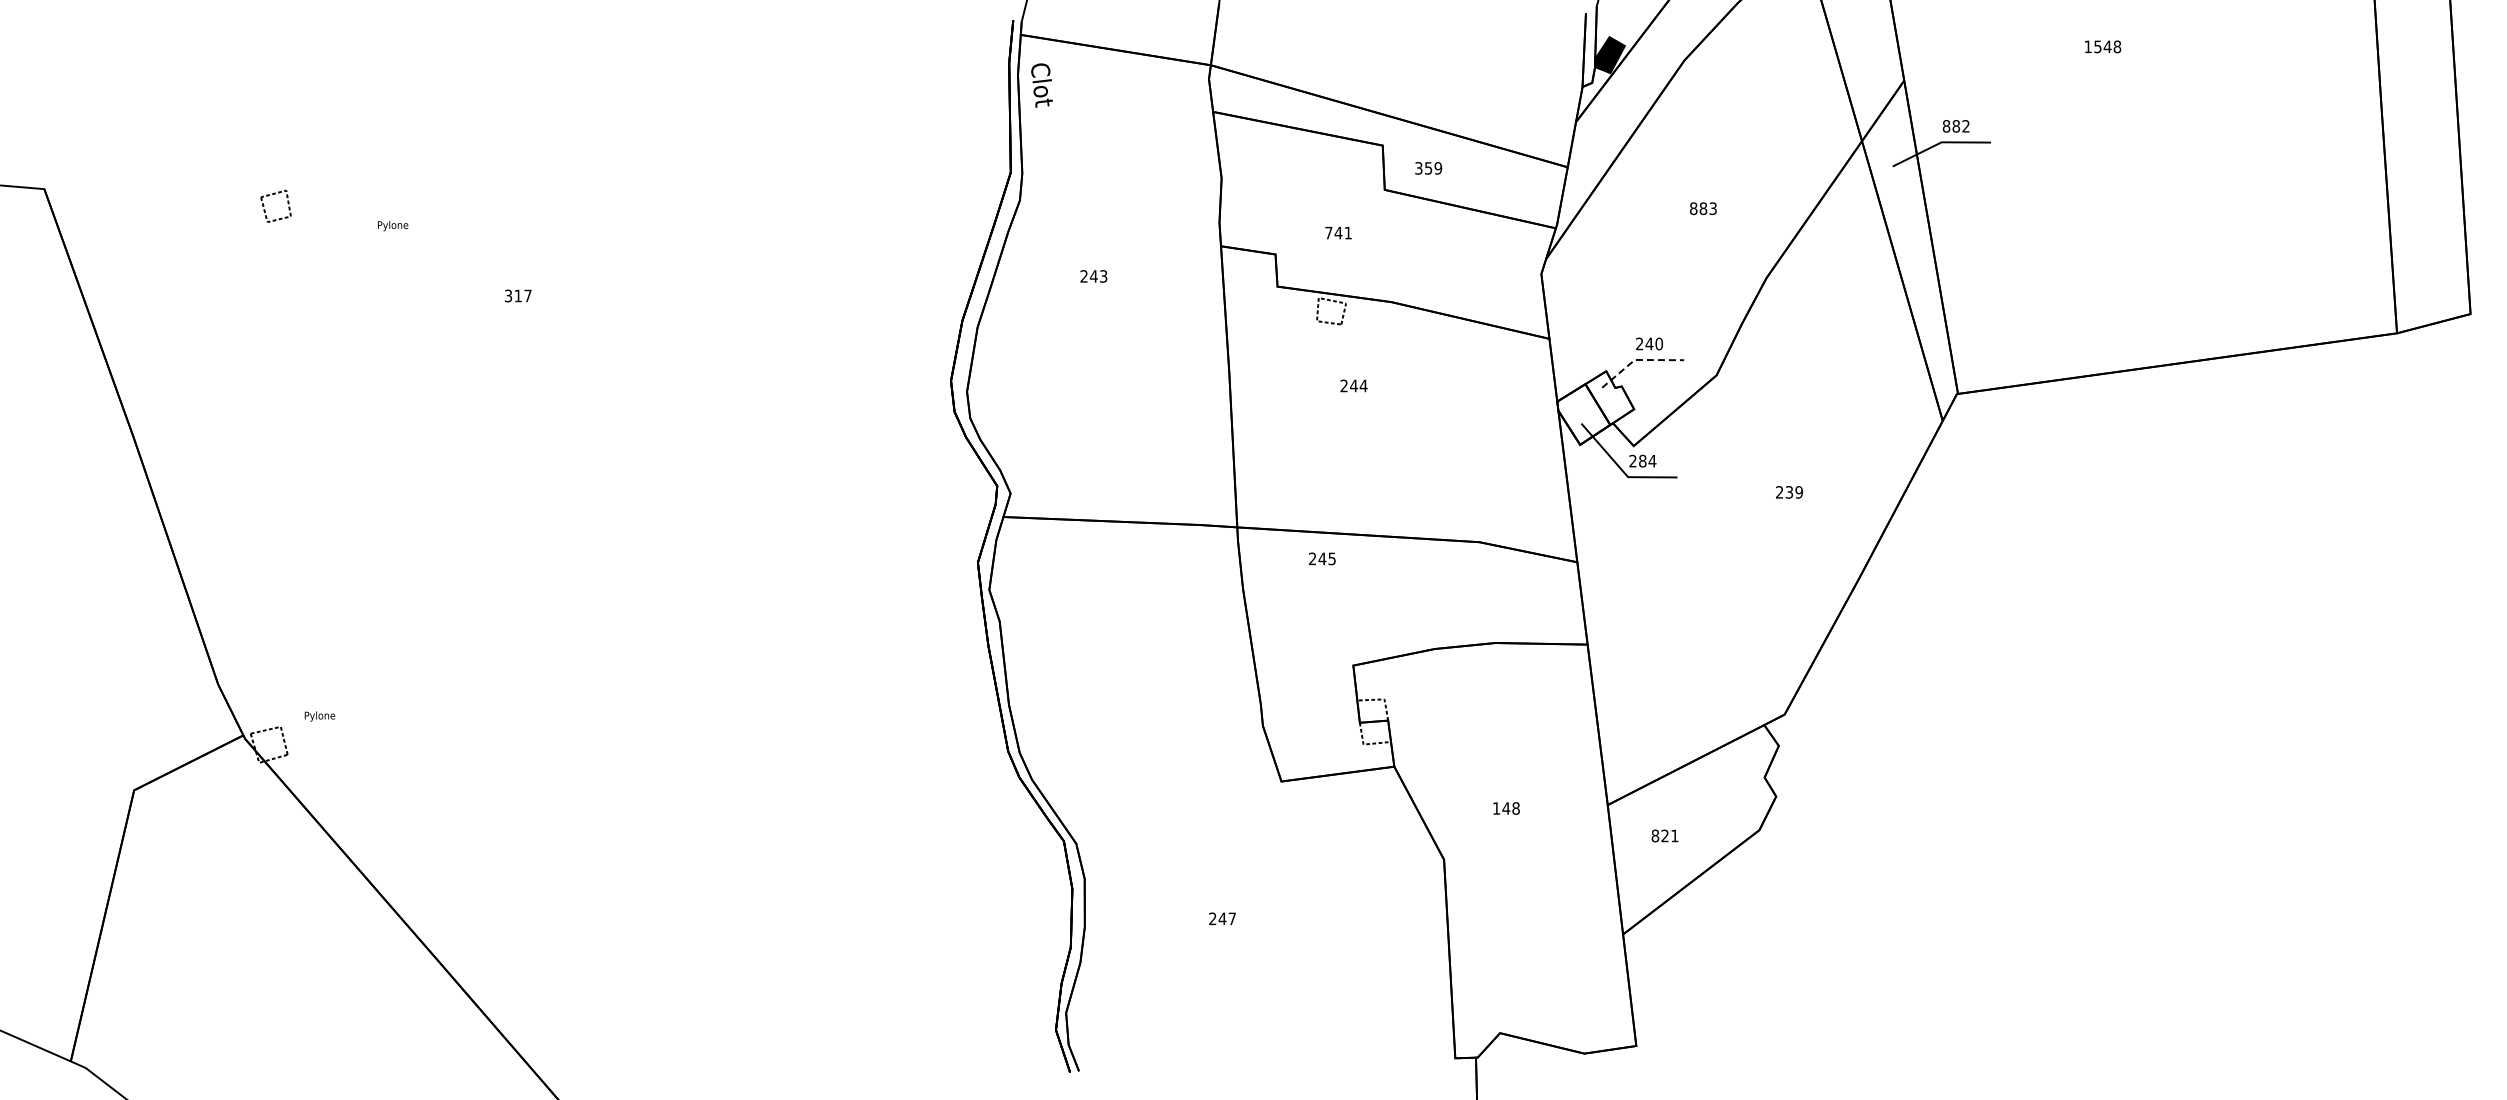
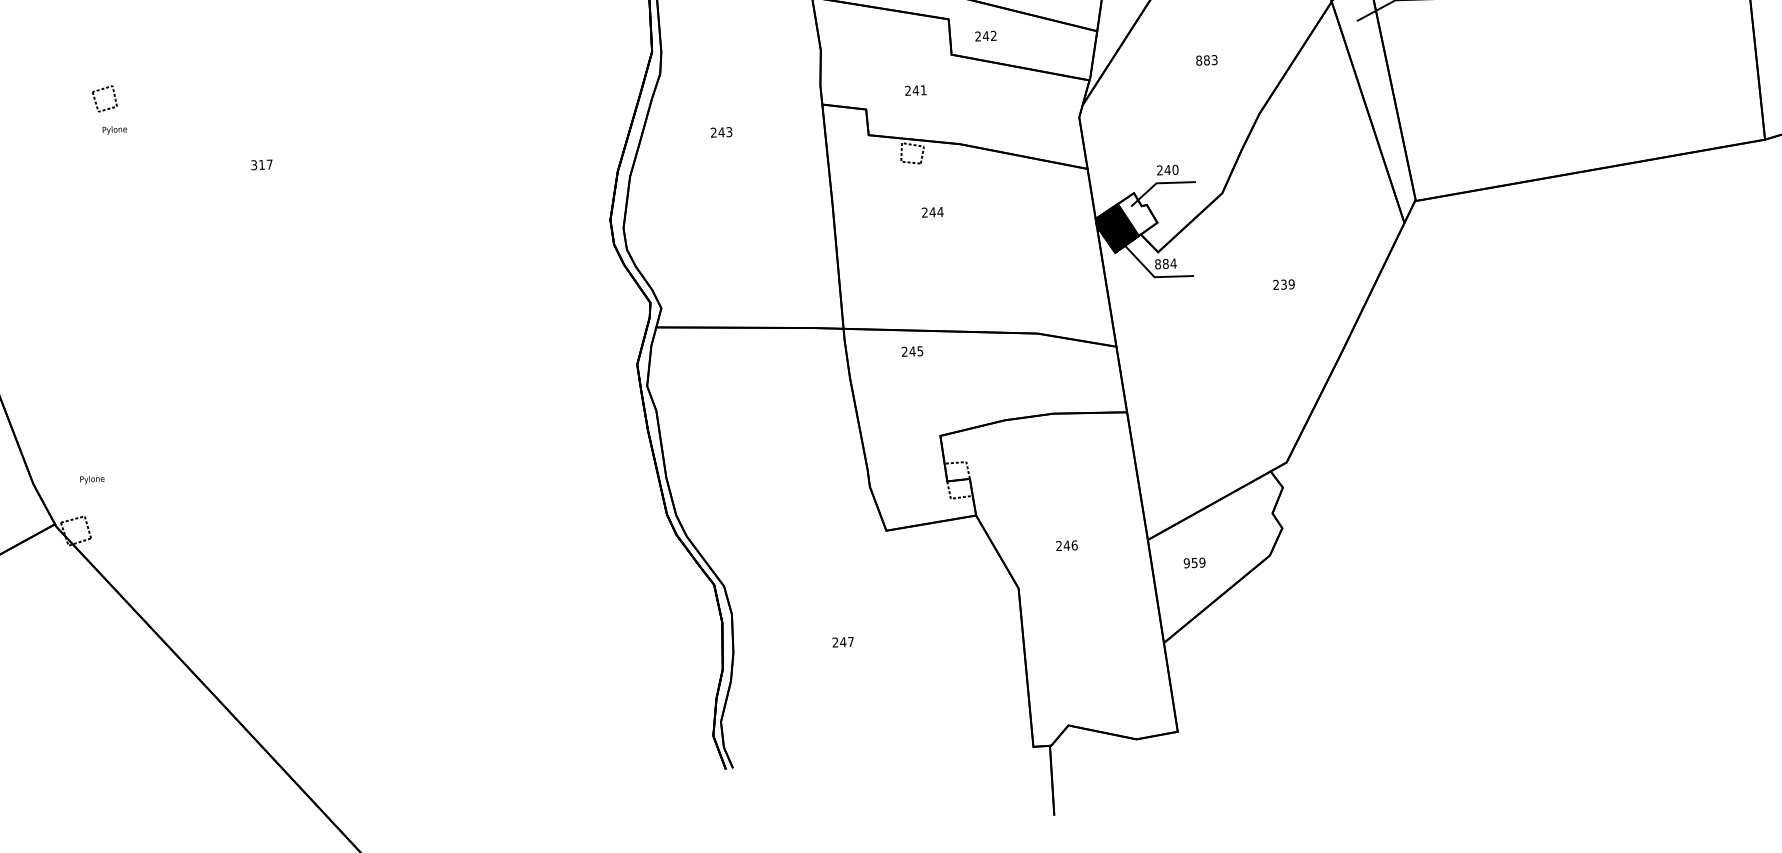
text: (1428, 168) -> (985, 36), 359 -> 242
part: (265, 209) -> (96, 101), moved
text: (393, 226) -> (115, 130), moved
text: (1328, 232) -> (907, 90), 741 -> 241
line: (1637, 359) -> (1158, 182), dashed -> solid
fill: (1583, 414) -> (1117, 228), added
text: (1632, 460) -> (1157, 263), 284 -> 884
text: (319, 716) -> (91, 479), moved
text: (1506, 808) -> (1067, 545), 148 -> 246
text: (1664, 835) -> (1194, 562), 821 -> 959

